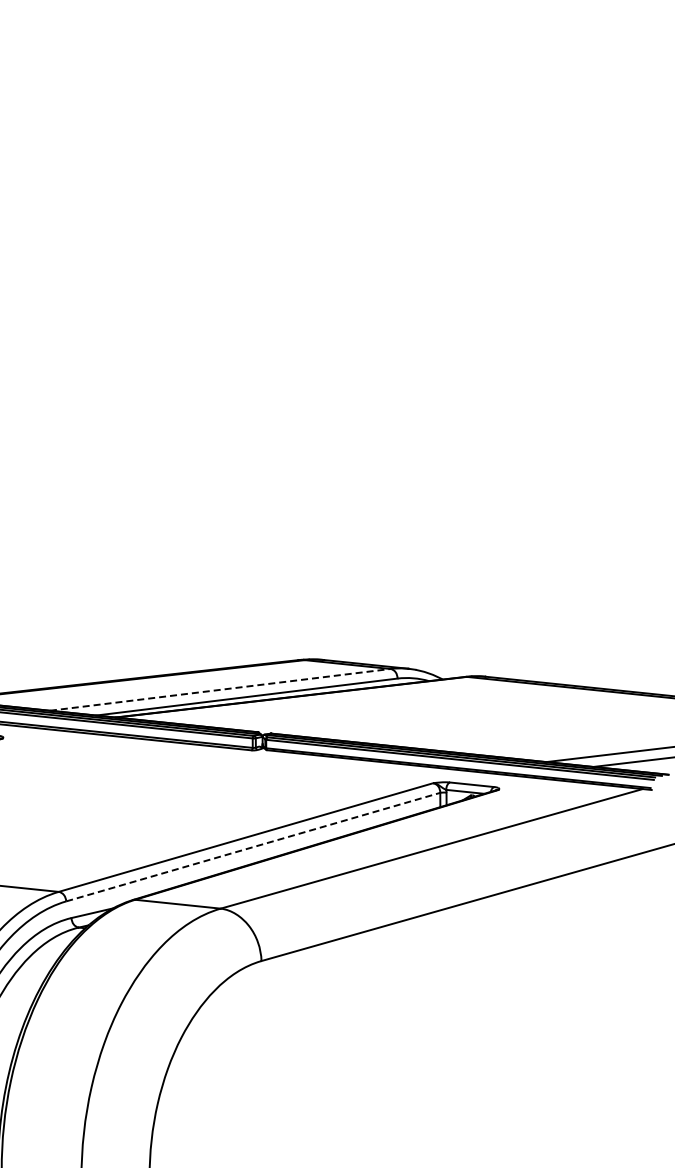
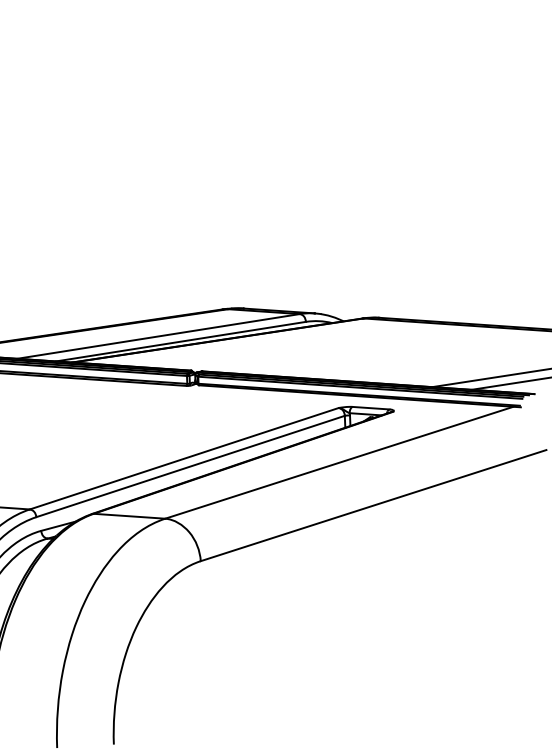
line: (220, 689) -> (158, 336), dashed -> solid
line: (253, 847) -> (190, 466), dashed -> solid

